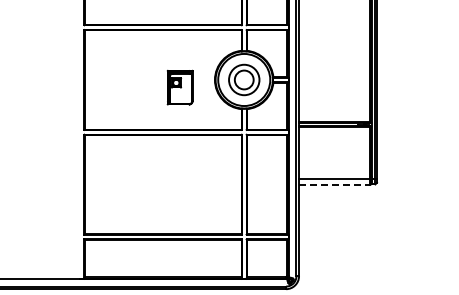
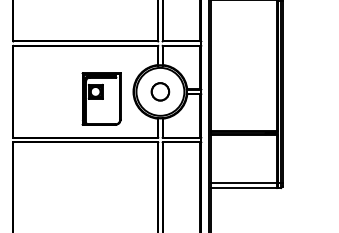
circle: (243, 79) -> (159, 91), size x0.62
part: (179, 87) -> (100, 98), size x1.67
line: (334, 184) -> (243, 188), dashed -> solid

